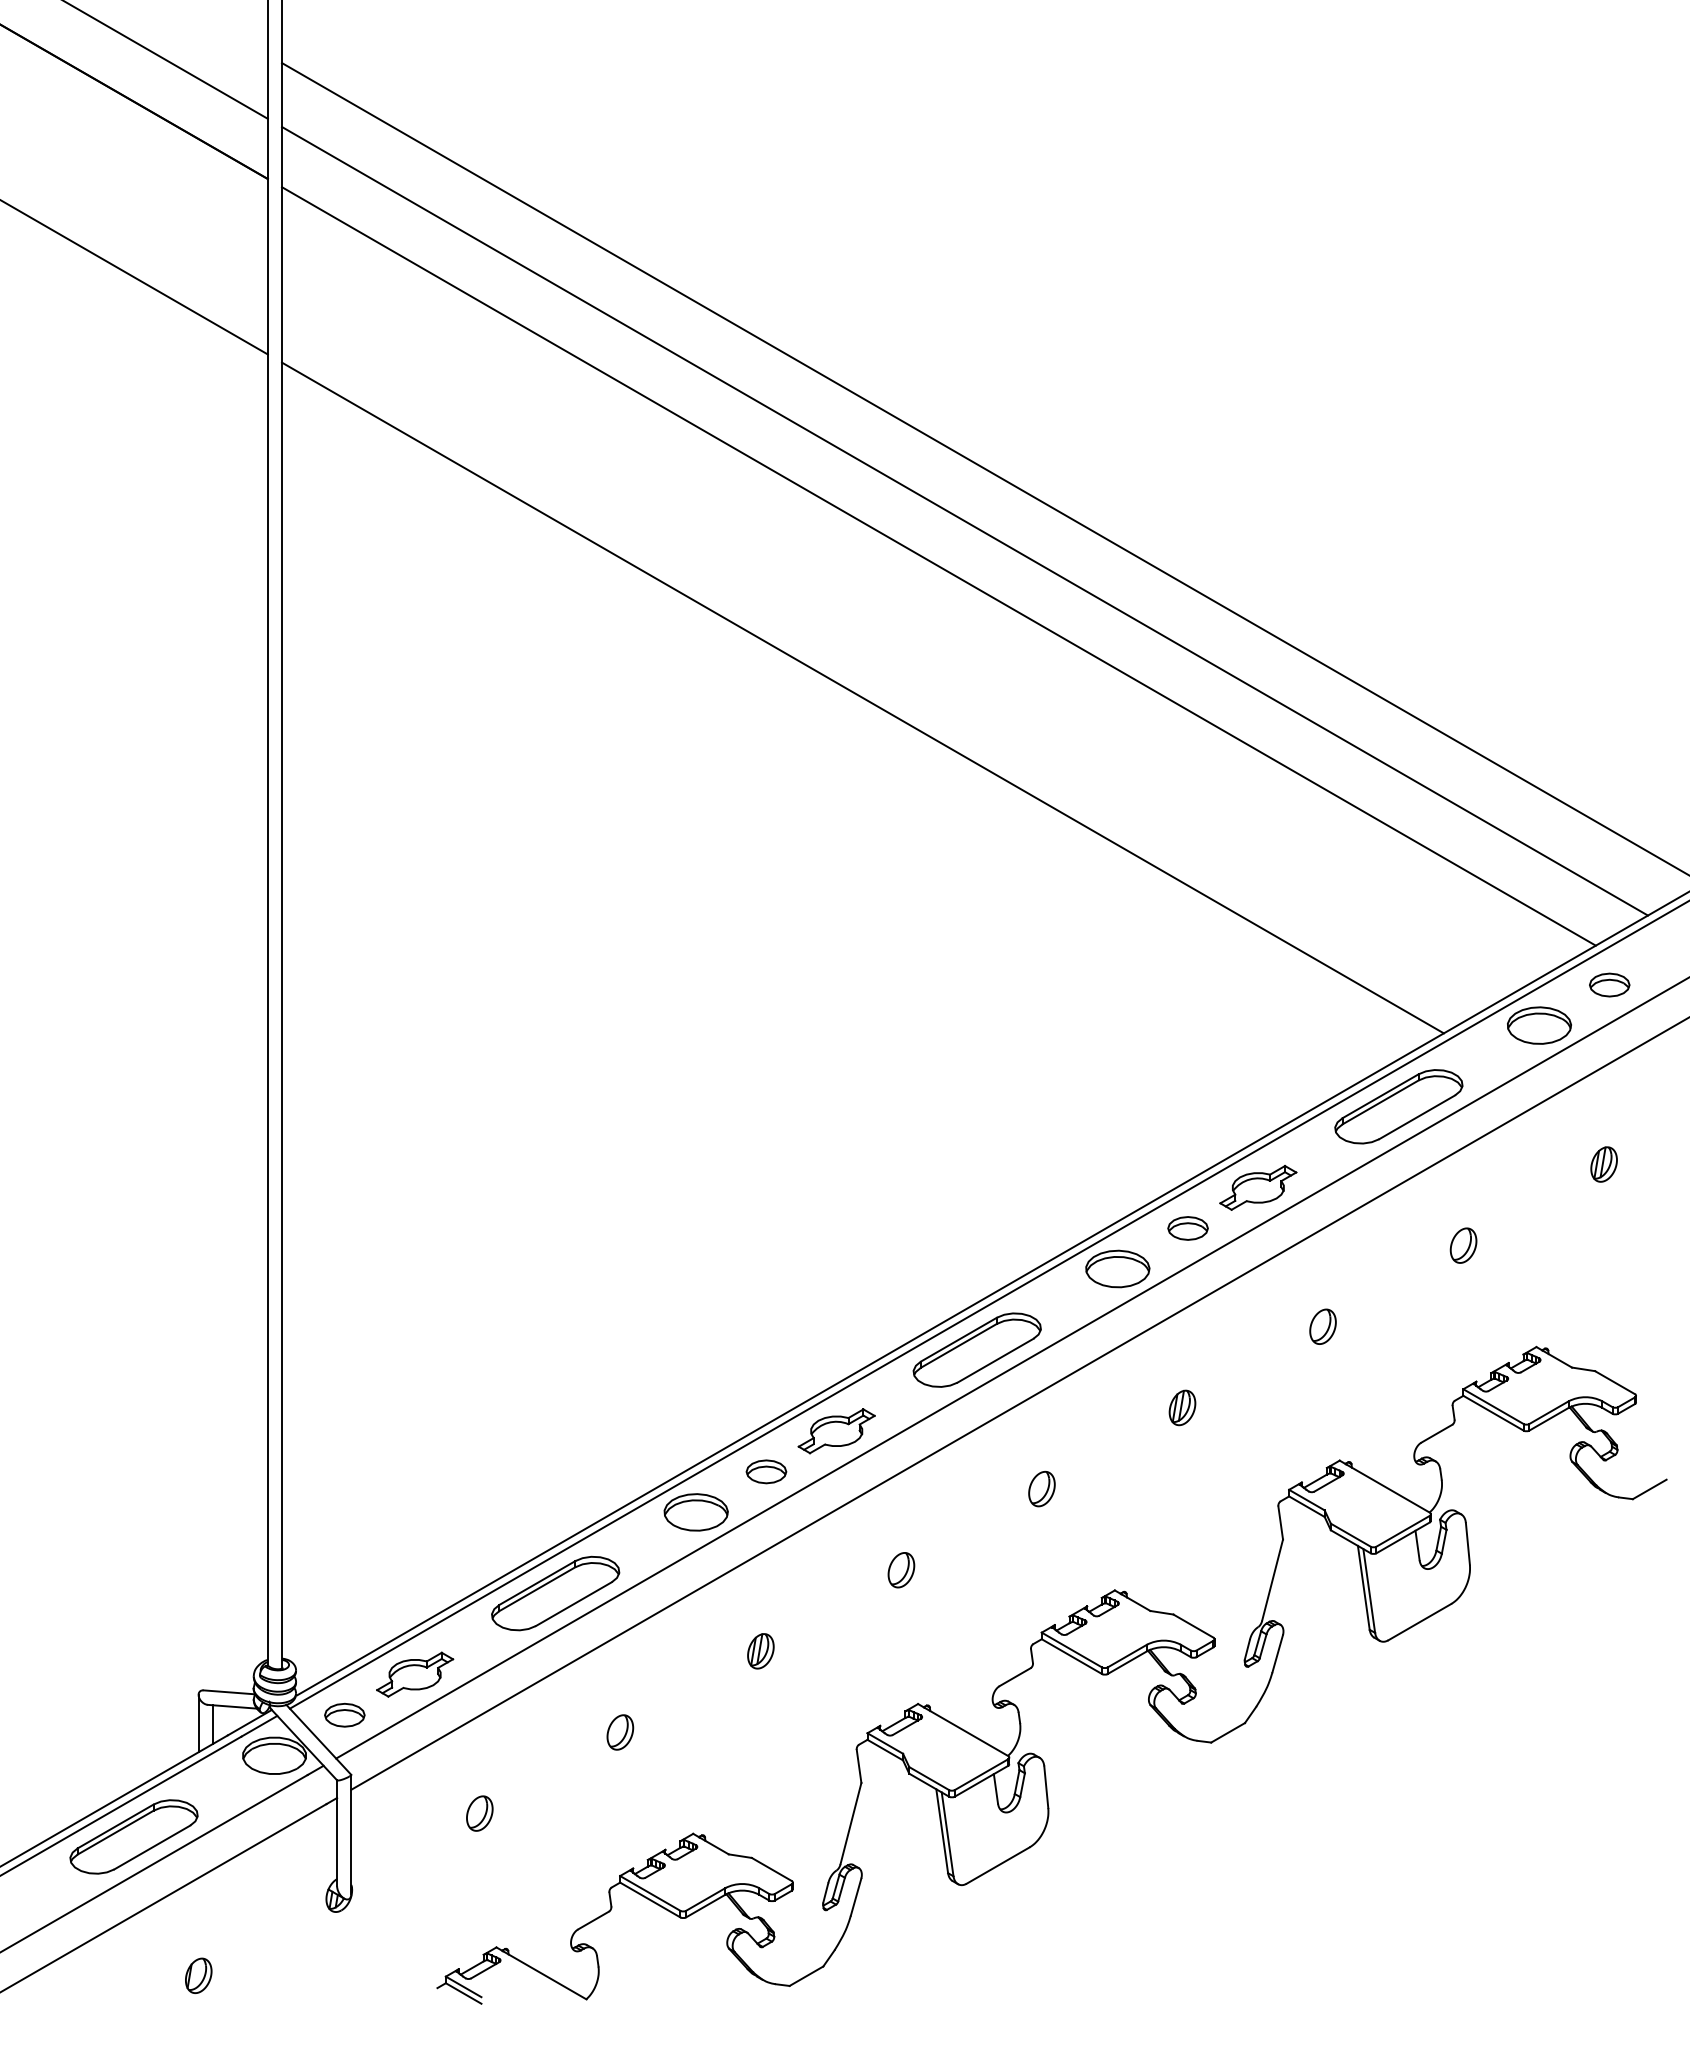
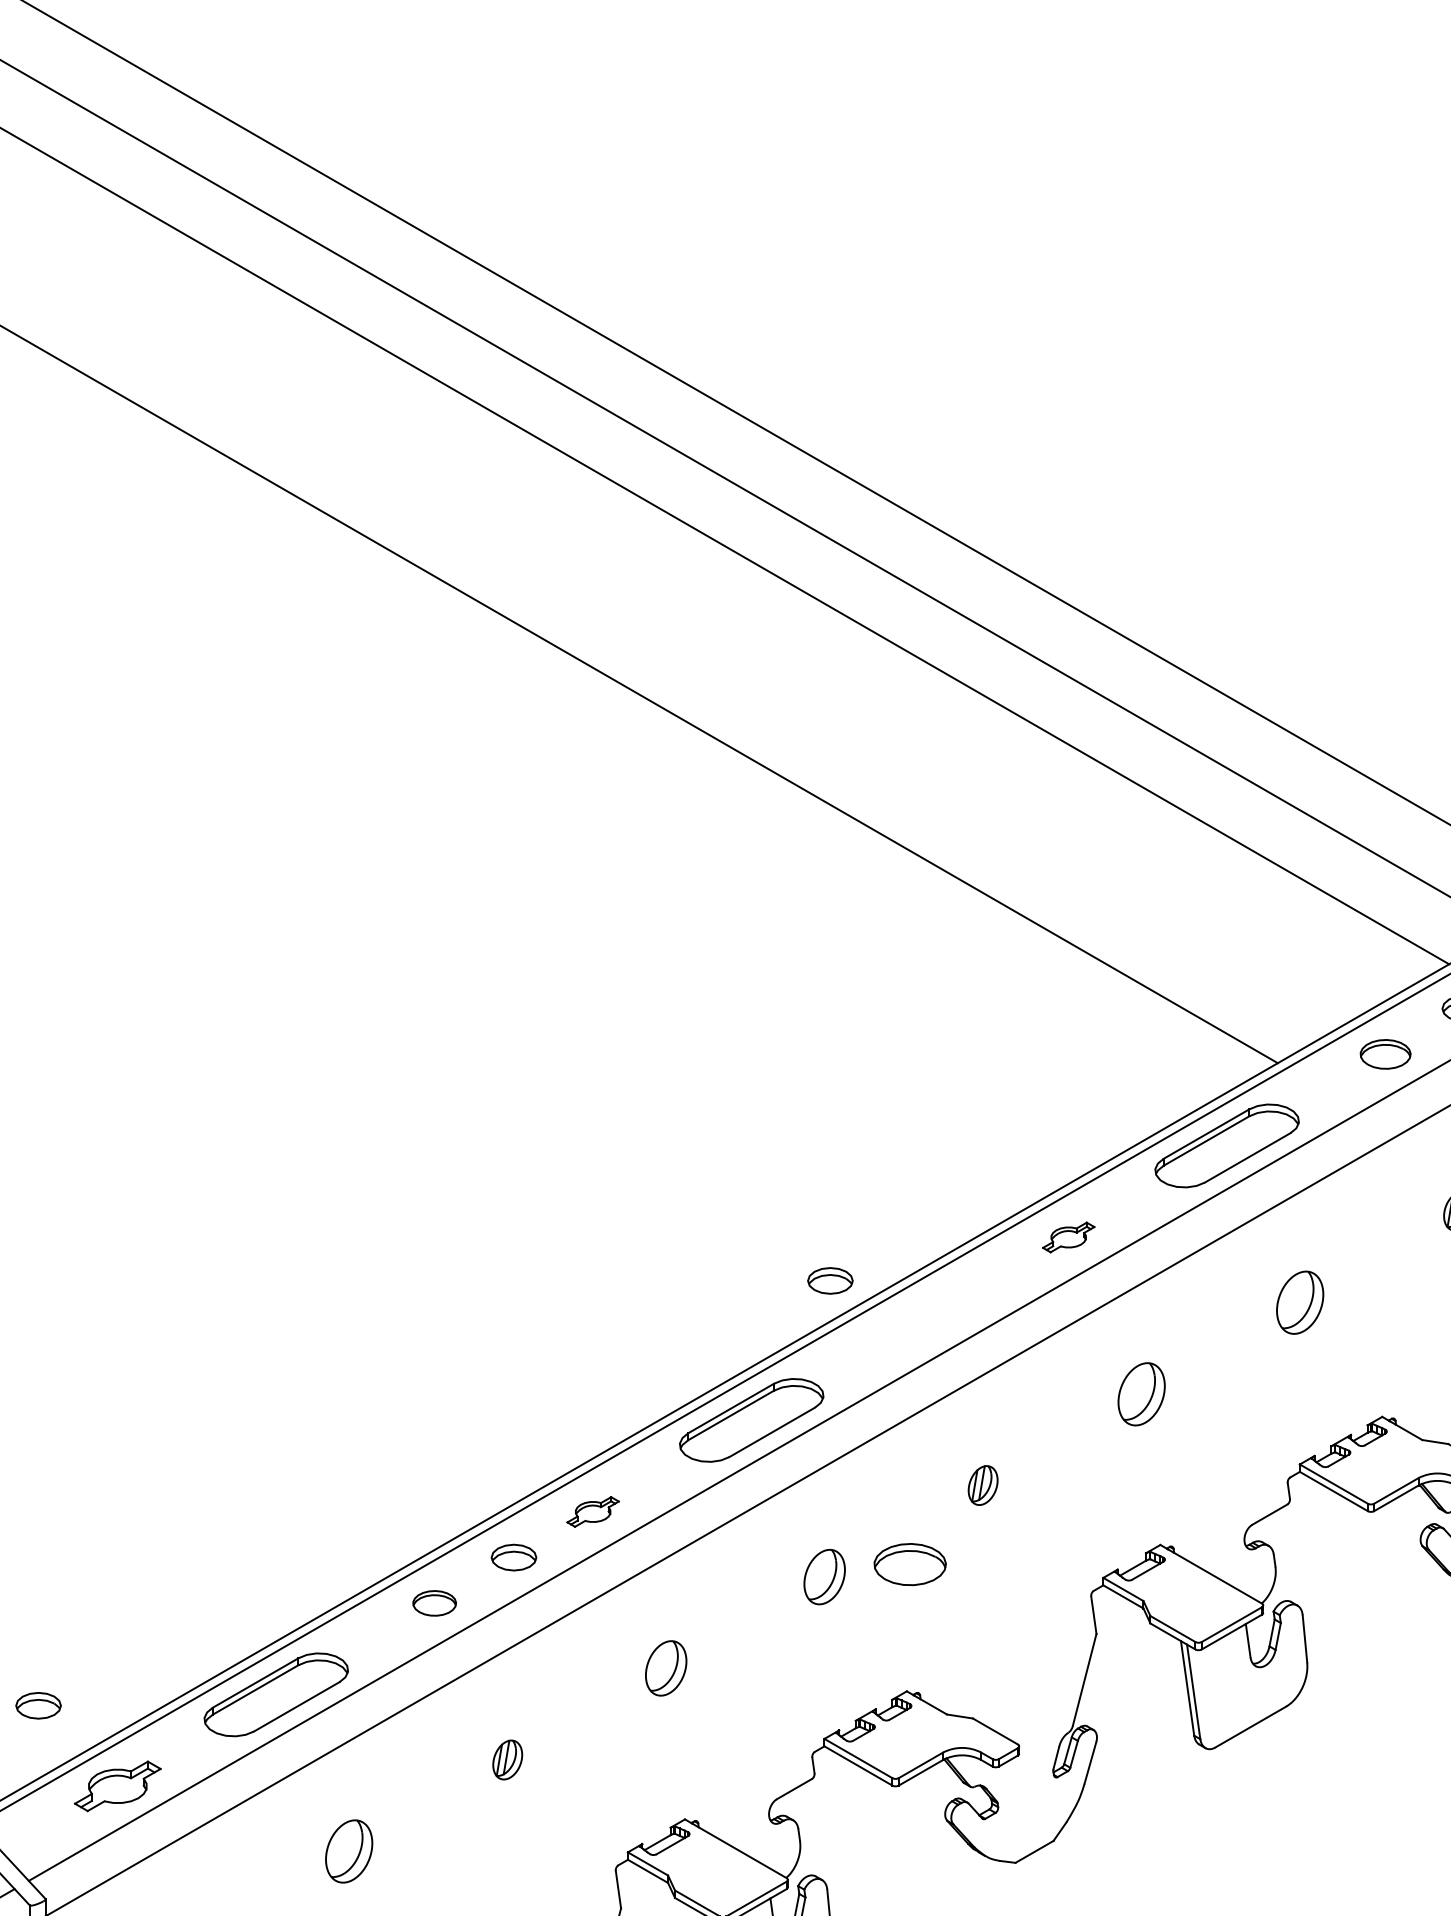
part: (1539, 1025) -> (1385, 1054), size x0.7
part: (1258, 1187) -> (1068, 1236), size x0.6
part: (1187, 1228) -> (829, 1280), moved
part: (1463, 1245) -> (1299, 1302), size x1.6
part: (1117, 1268) -> (909, 1563), moved
part: (1322, 1326) -> (1140, 1393), size x1.6
part: (836, 1431) -> (592, 1512), size x0.6
part: (1041, 1488) -> (824, 1576), size x1.4
part: (695, 1512) -> (433, 1603), size x0.6
part: (901, 1570) -> (666, 1668), size x1.4
part: (344, 1714) -> (38, 1704), moved
part: (620, 1732) -> (349, 1851), size x1.6

